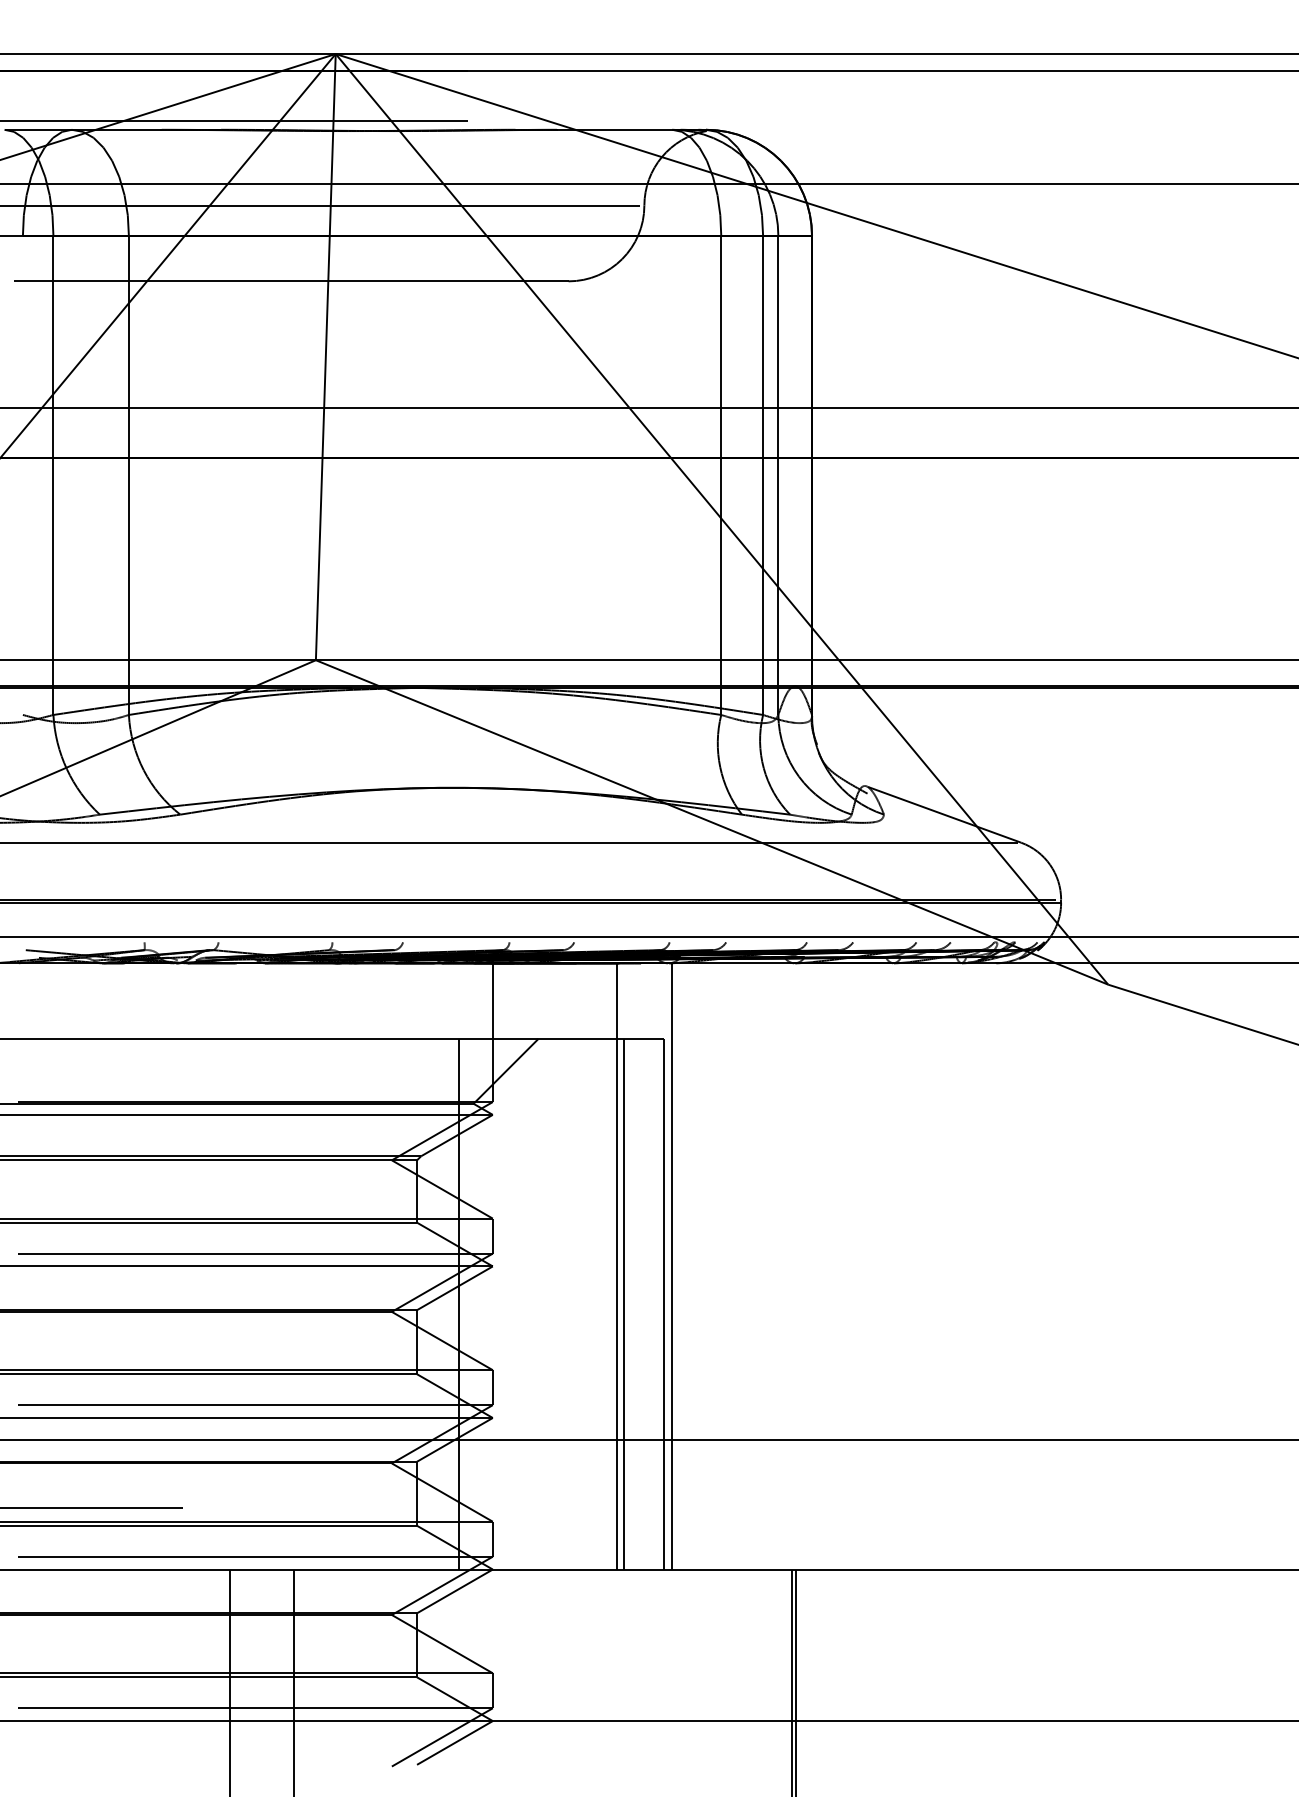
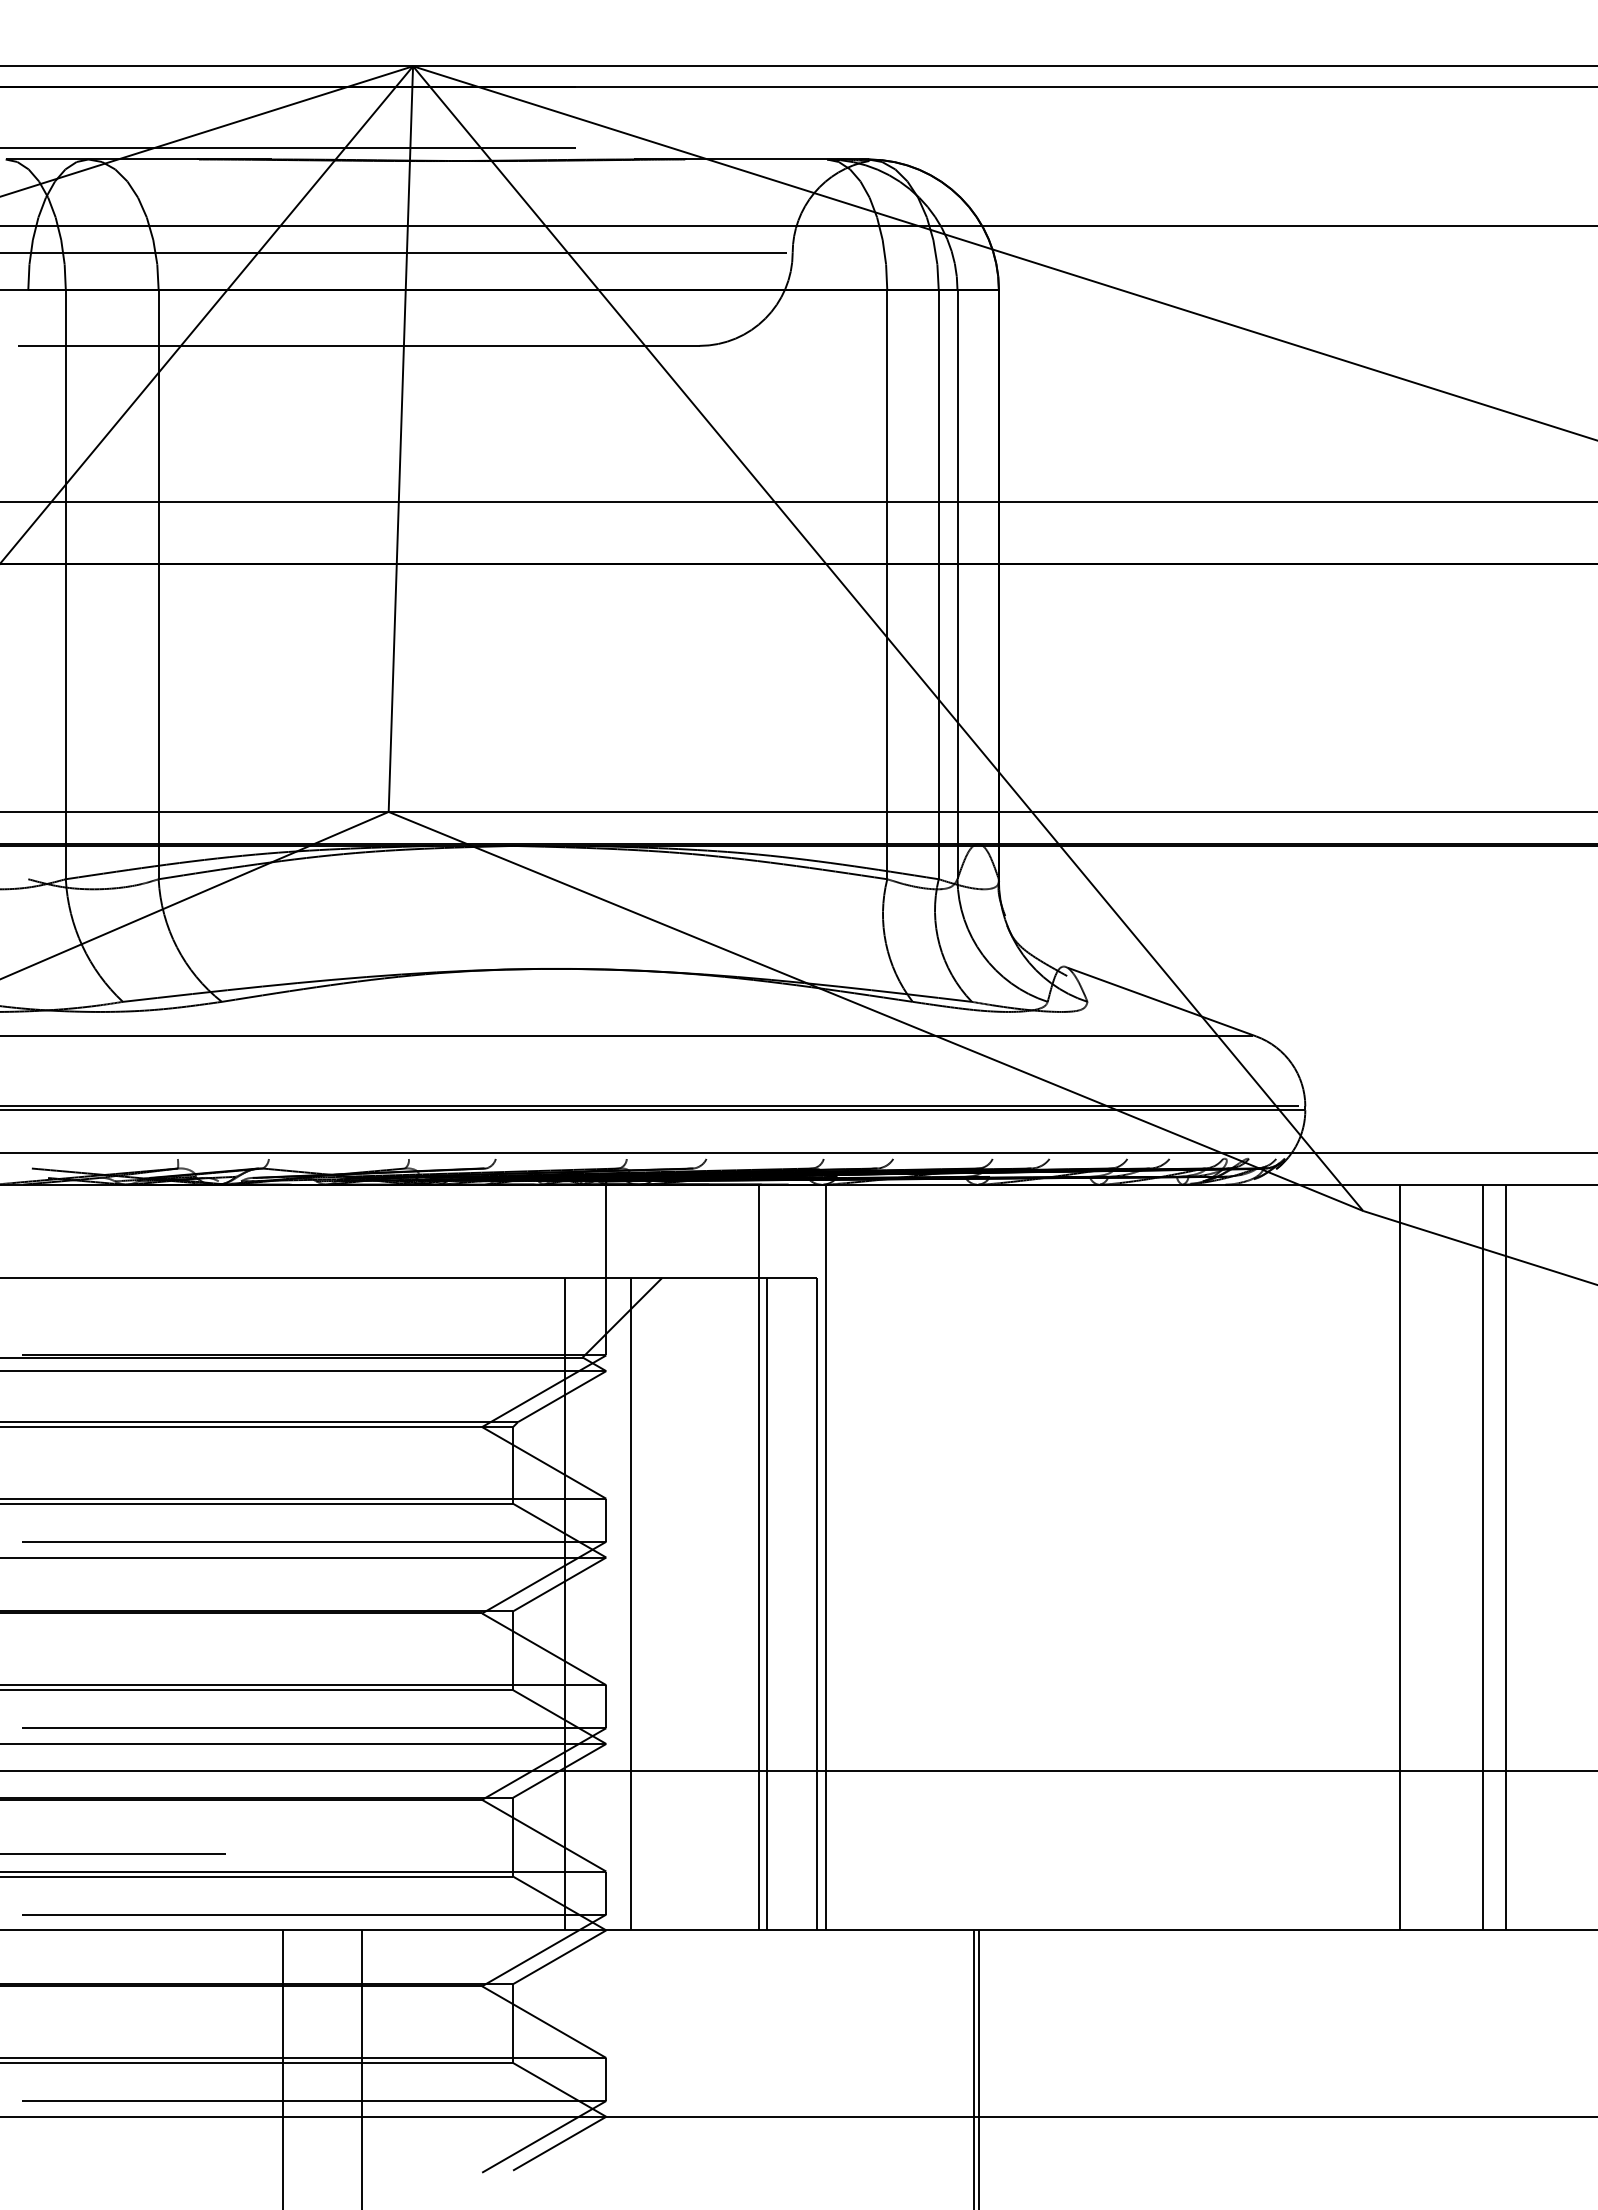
line: (1138, 1266) -> (1400, 1557), added
line: (1205, 1266) -> (1482, 1557), added
line: (1223, 1266) -> (1505, 1557), added
line: (513, 1303) -> (631, 1603), added

